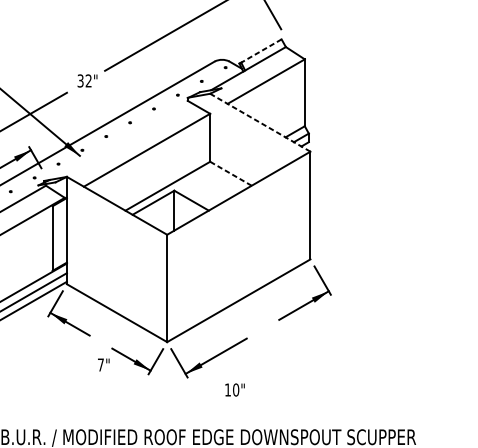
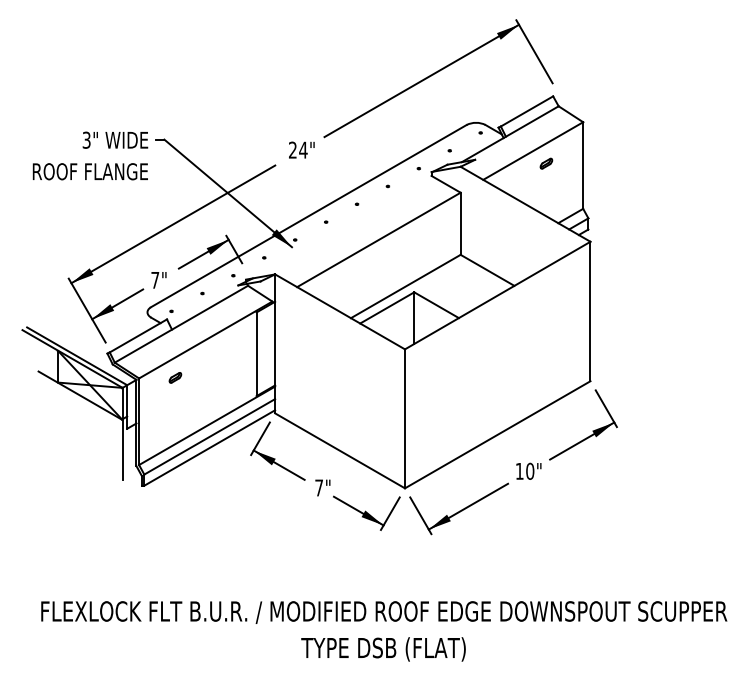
line: (261, 51) -> (526, 111), dashed -> solid
text: (84, 80) -> (298, 149), 32" -> 24"
part: (276, 91) -> (546, 163), added
line: (260, 122) -> (525, 204), dashed -> solid
line: (230, 173) -> (487, 270), dashed -> solid
text: (103, 364) -> (322, 487), moved
text: (234, 389) -> (528, 470), moved

